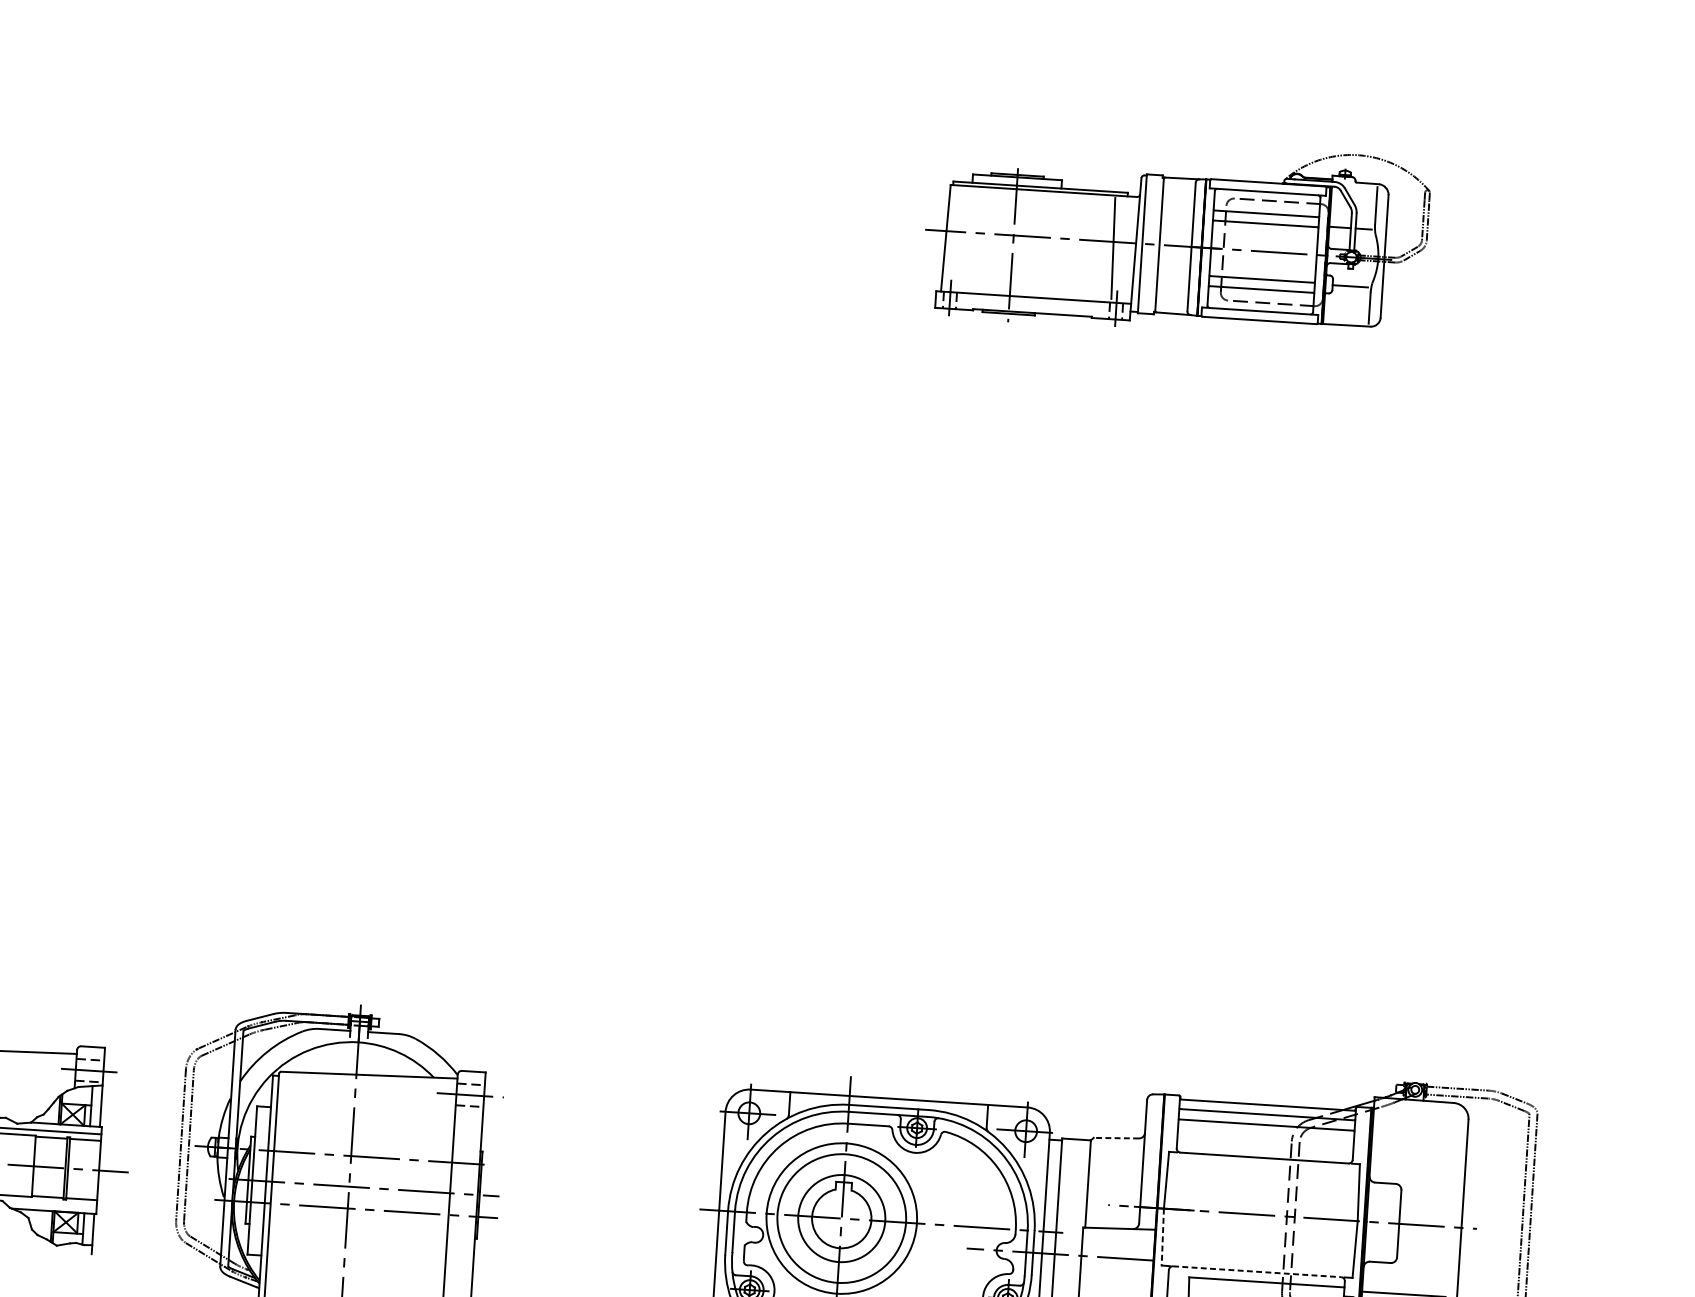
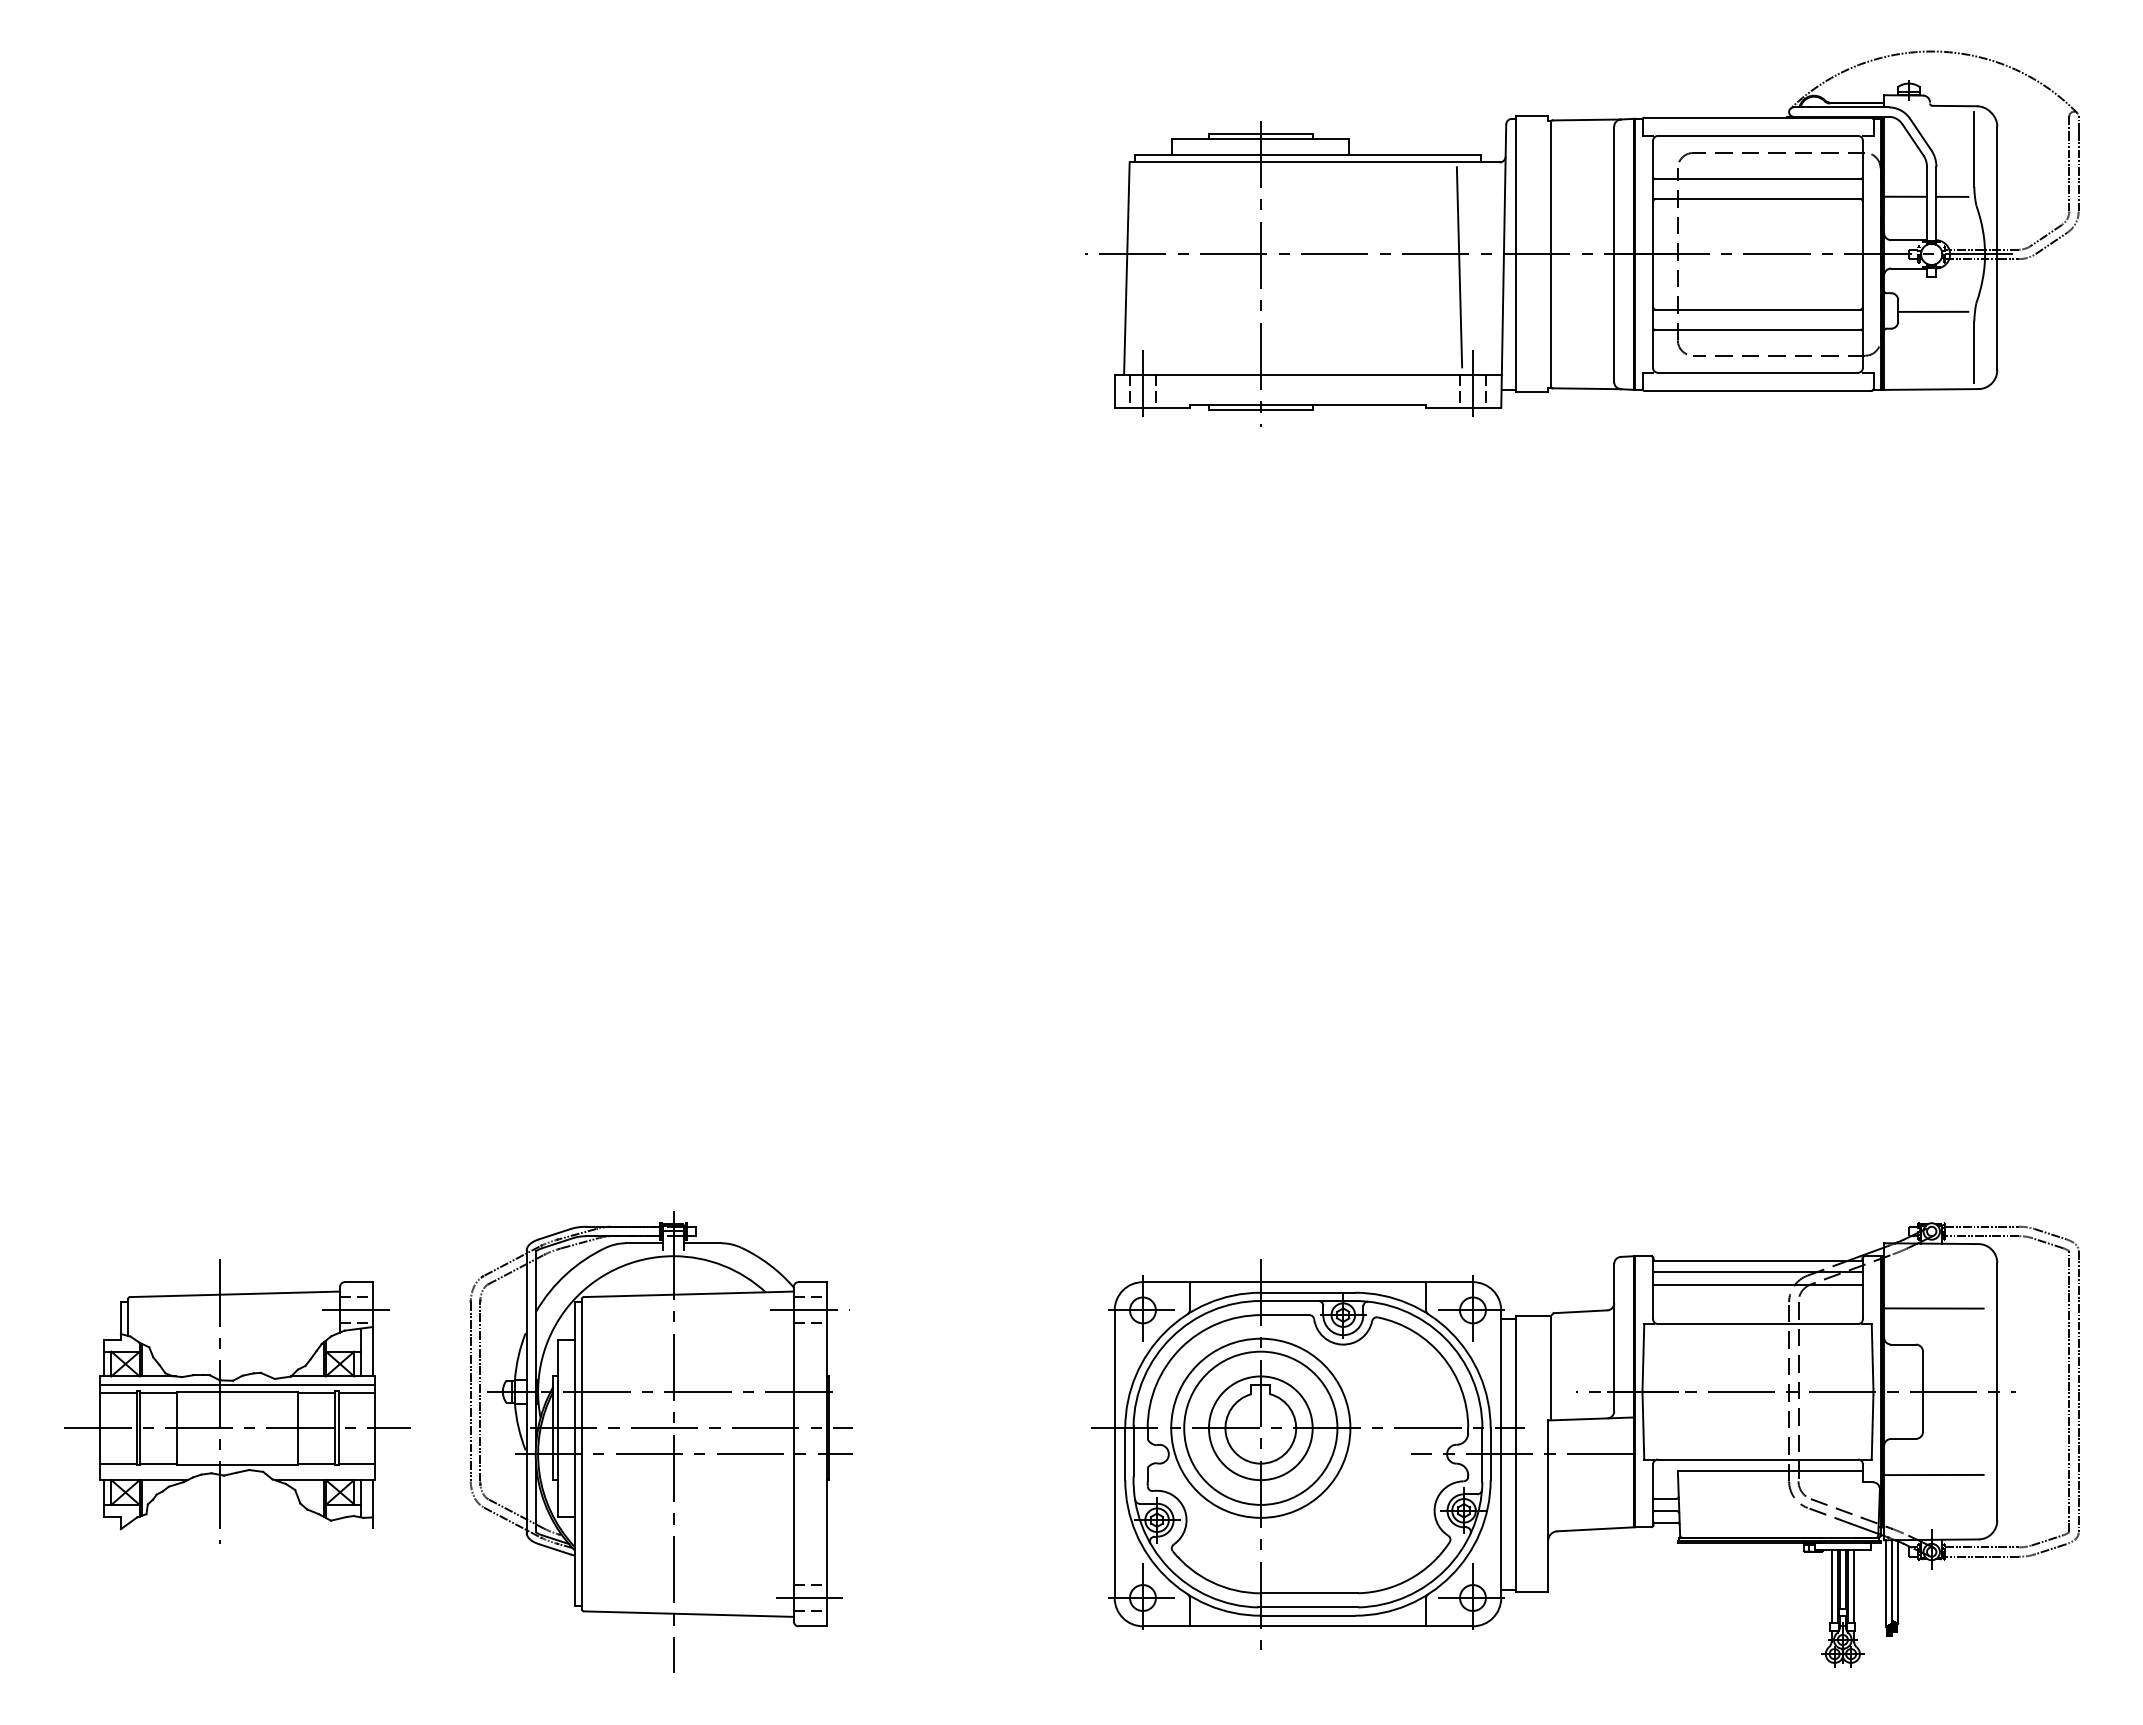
part: (1176, 237) -> (1582, 238), size x1.67
line: (1116, 1137) -> (1580, 1311), dashed -> solid
line: (1412, 1154) -> (1933, 1308), added
line: (1162, 1237) -> (1643, 1425), dashed -> solid
line: (1257, 1271) -> (1758, 1459), dashed -> solid

